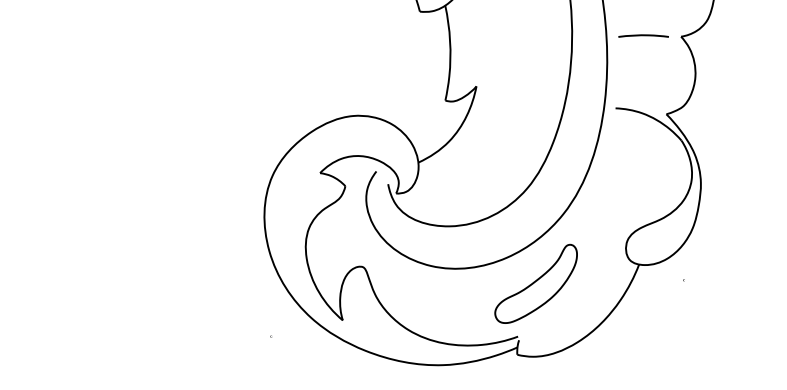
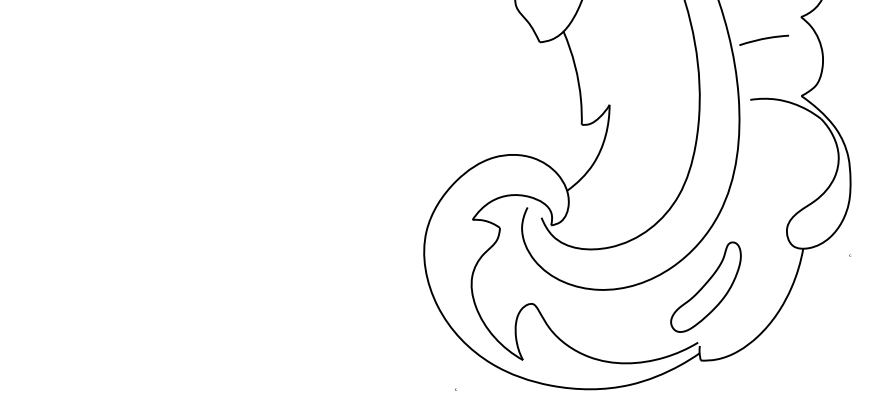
curve: (643, 35) -> (763, 39), moved

